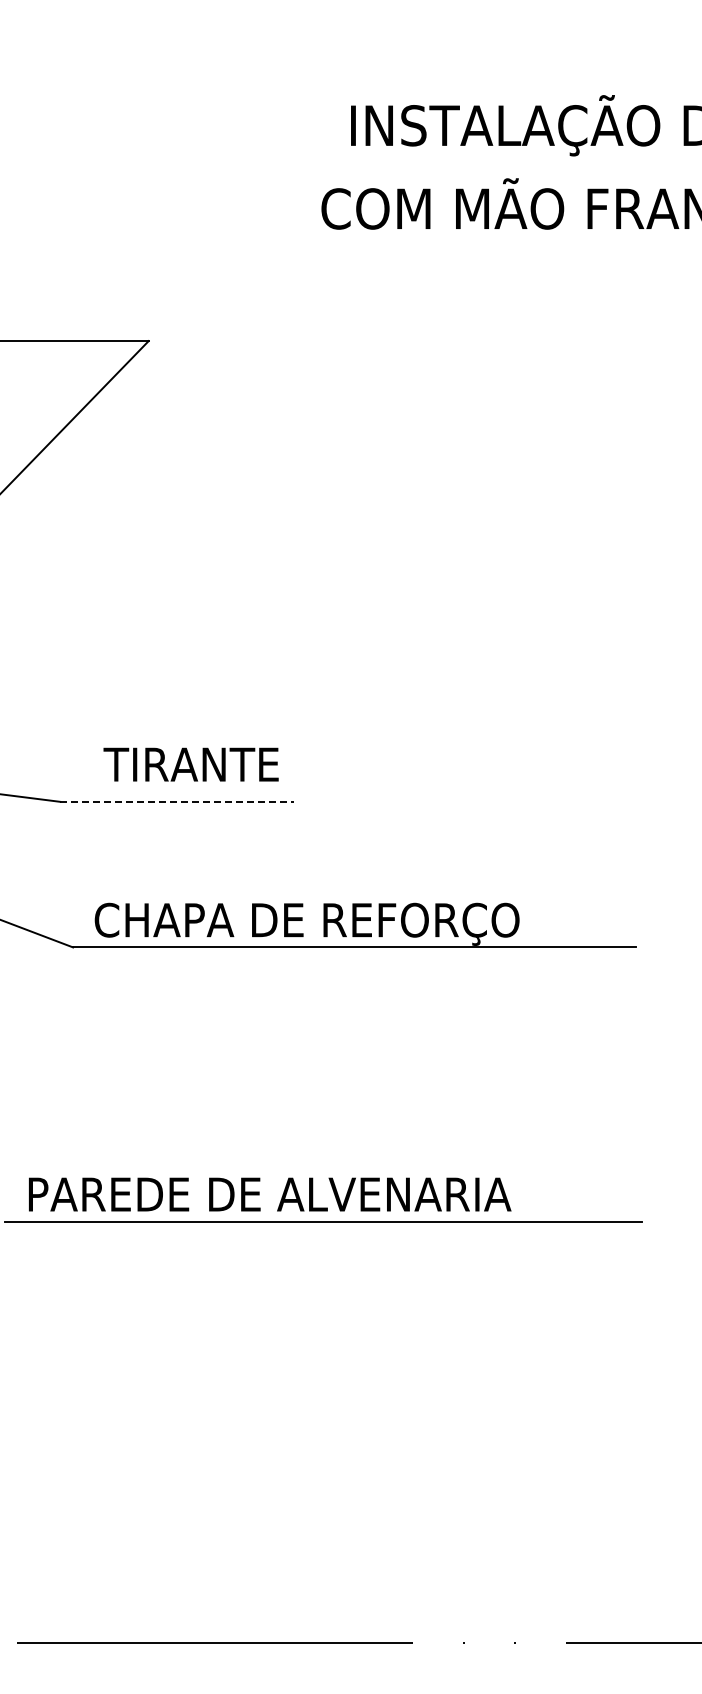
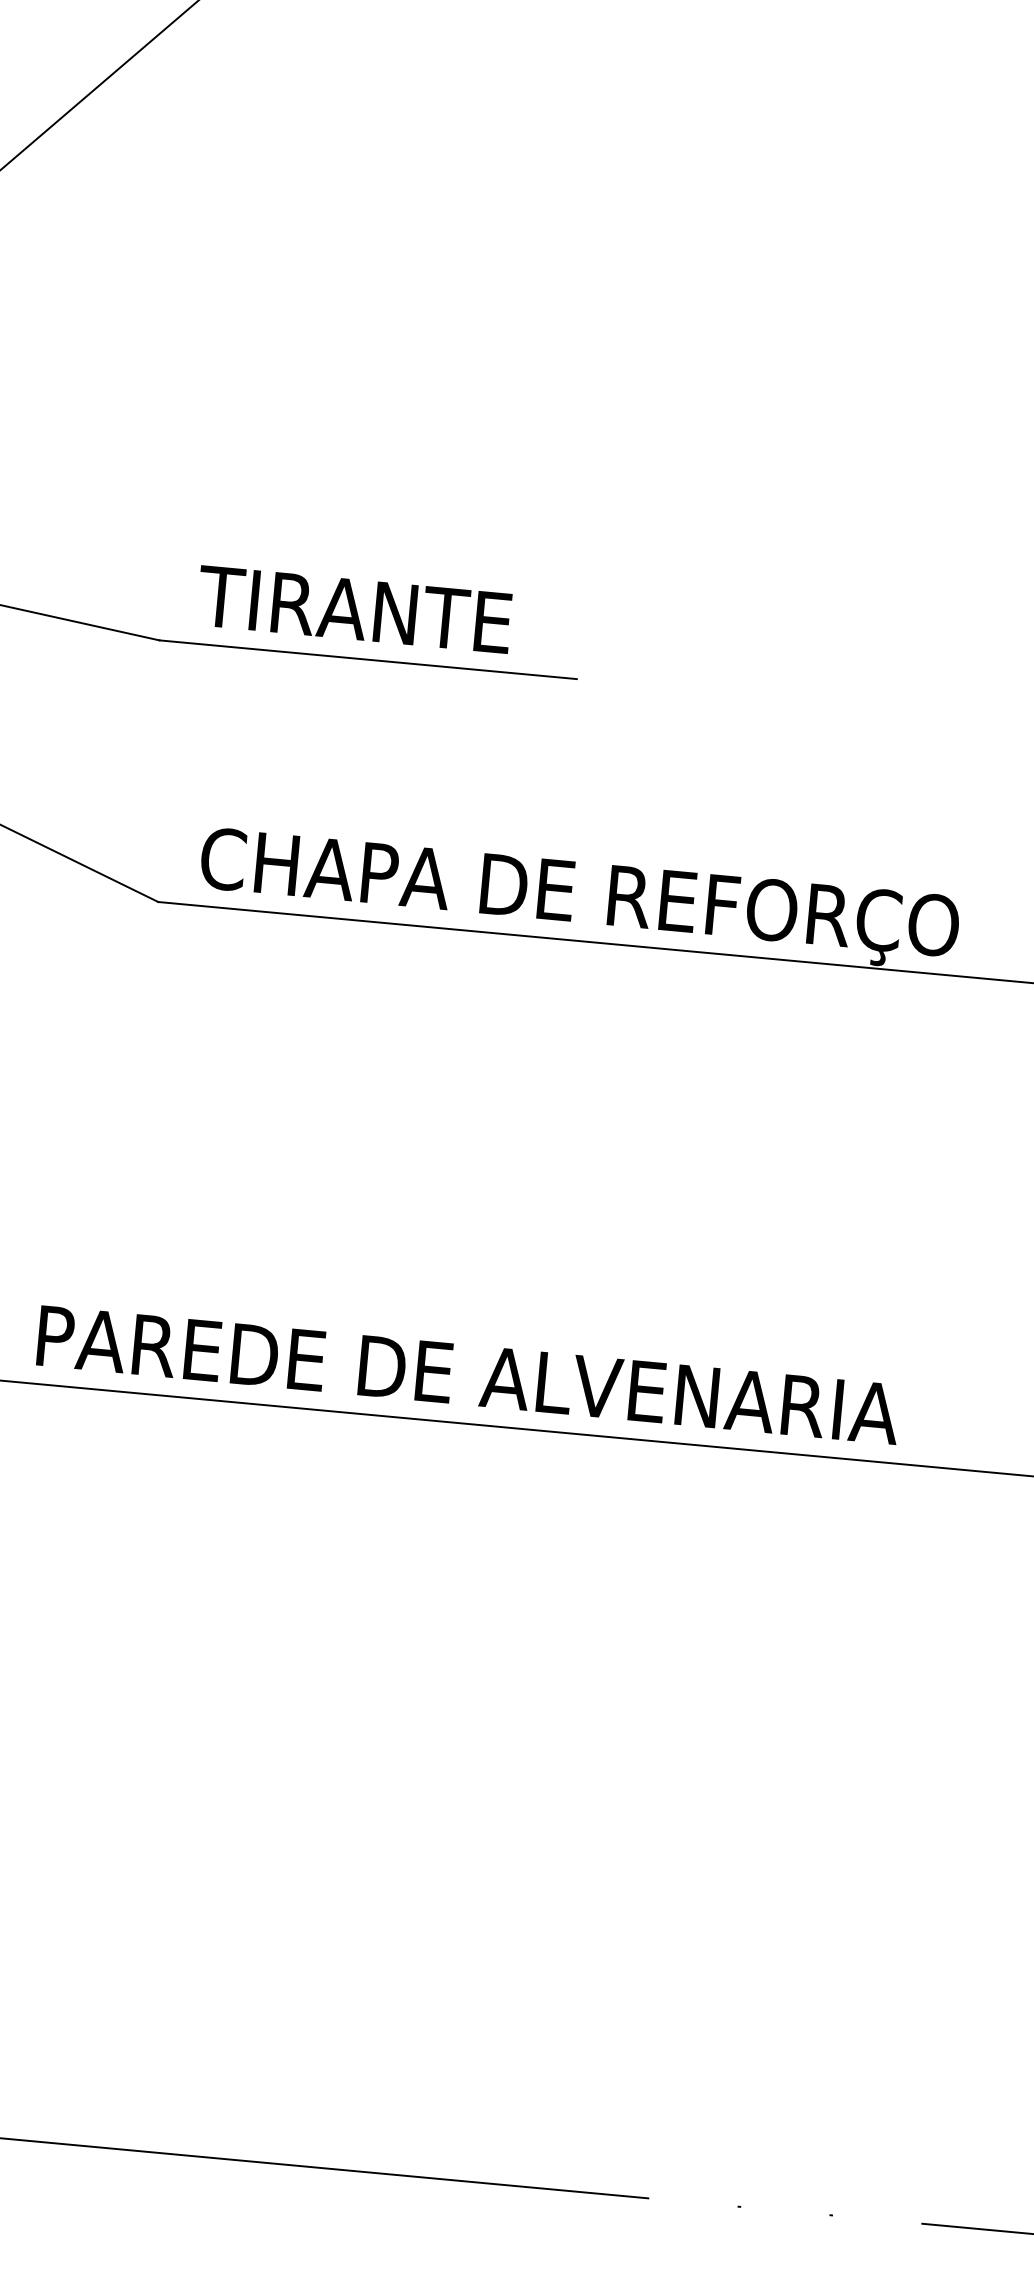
text: (190, 764) -> (353, 609), moved
line: (177, 801) -> (368, 659), dashed -> solid

